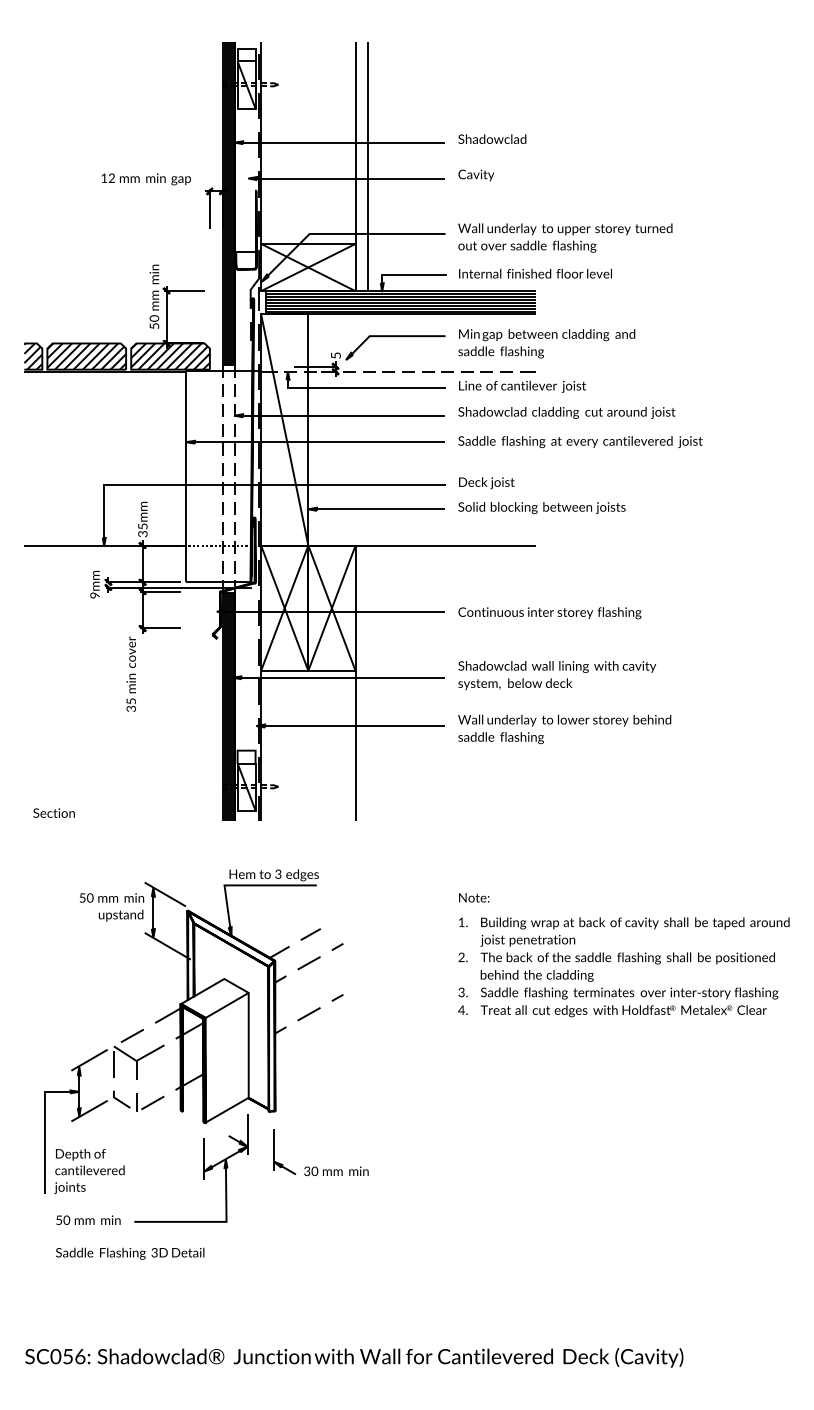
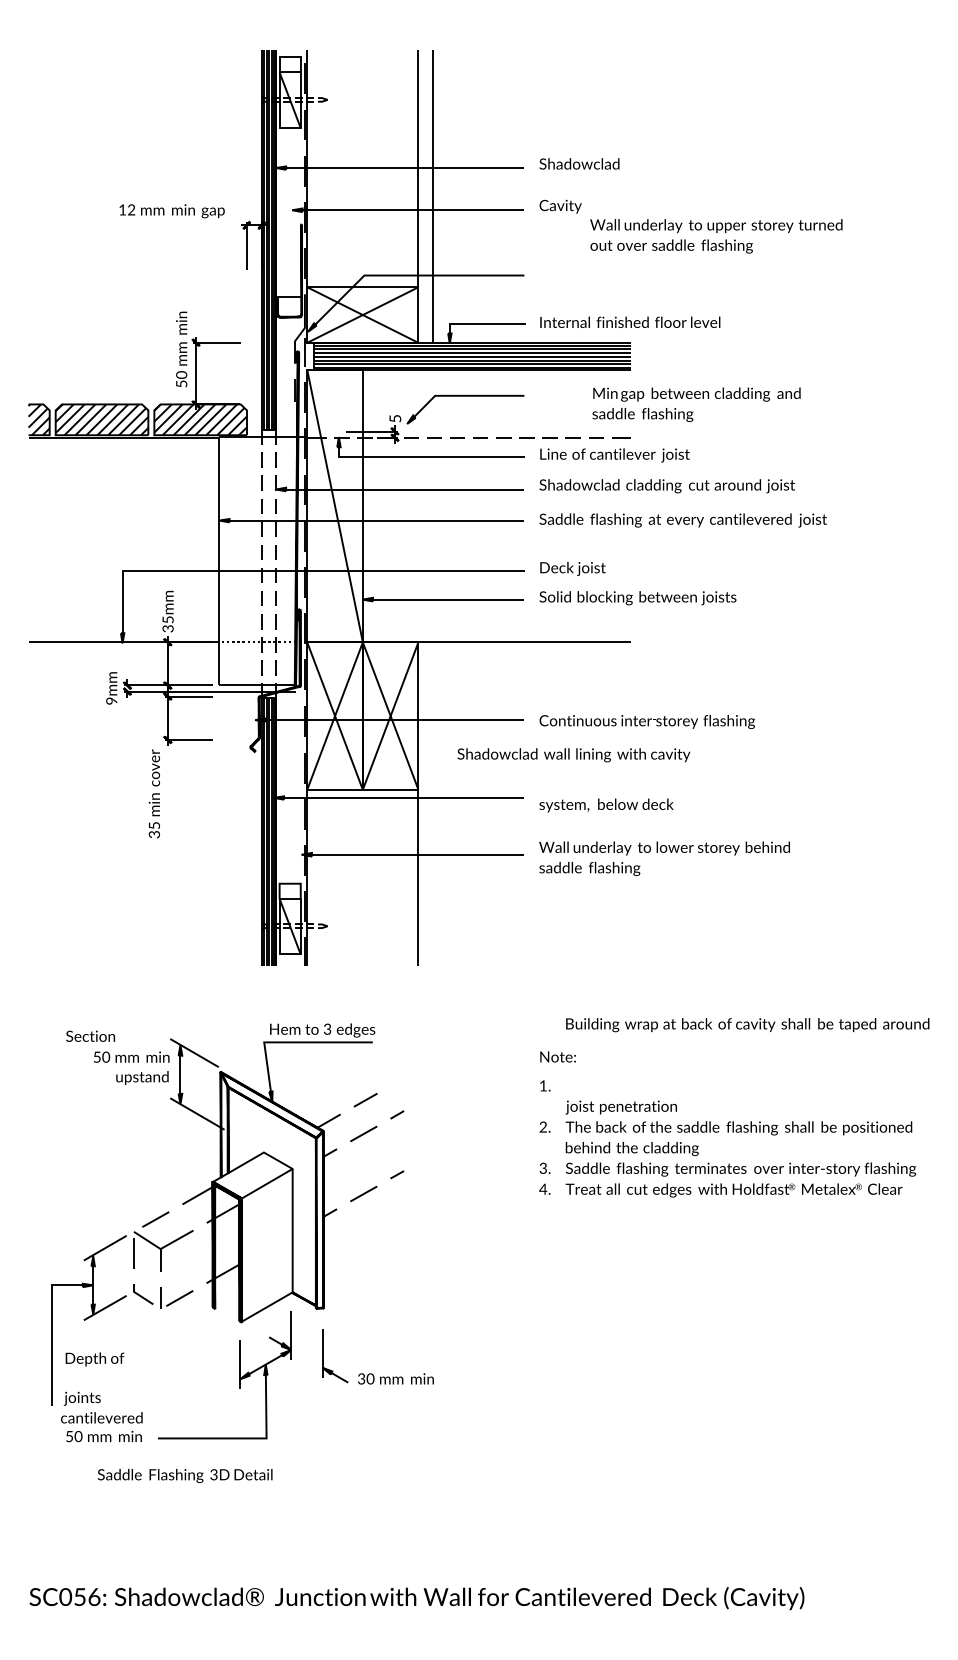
text: (565, 238) -> (716, 236), moved
text: (546, 343) -> (696, 404), moved
text: (556, 667) -> (573, 755), moved
text: (54, 812) -> (90, 1035), moved
text: (635, 923) -> (747, 1025), moved
text: (89, 1170) -> (101, 1417), moved
text: (129, 1253) -> (184, 1475), moved

